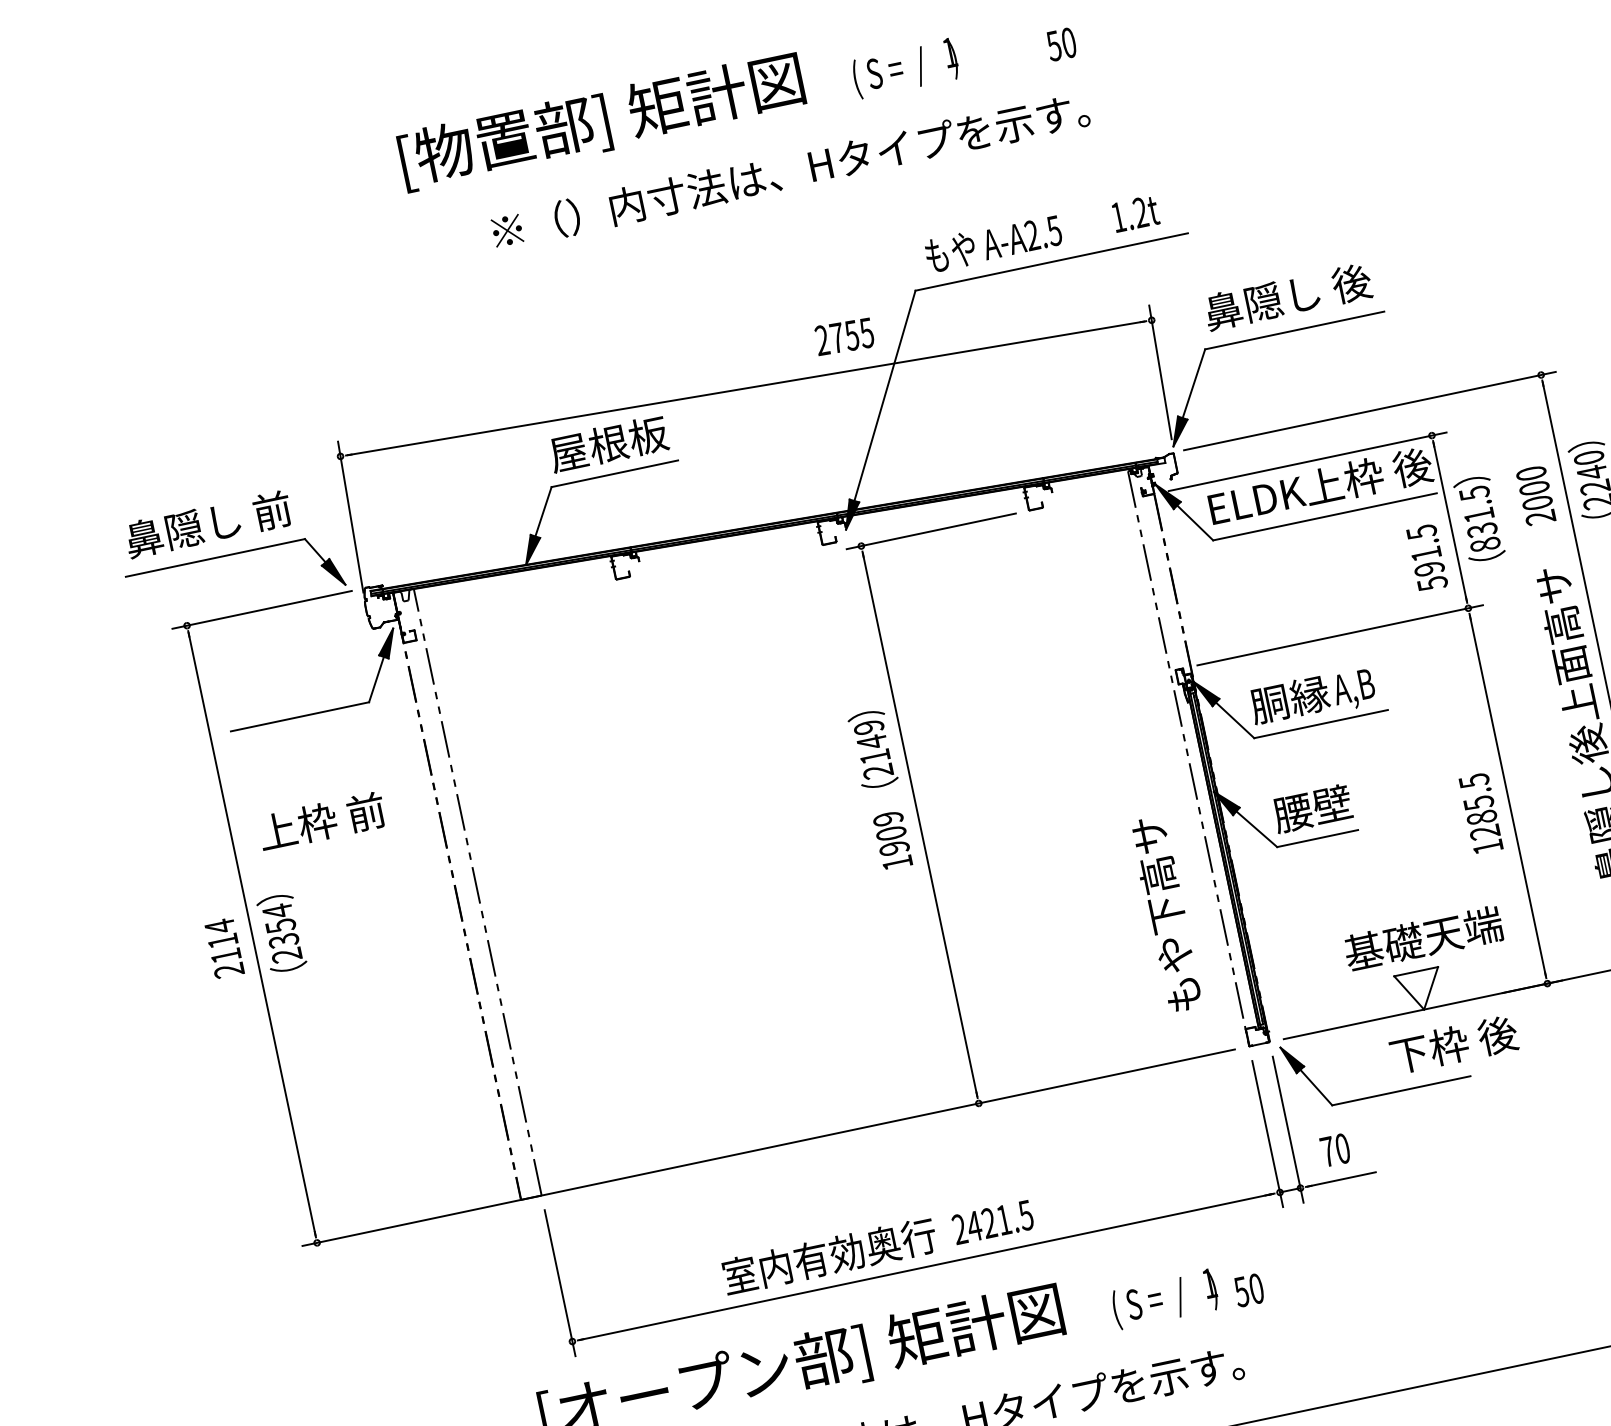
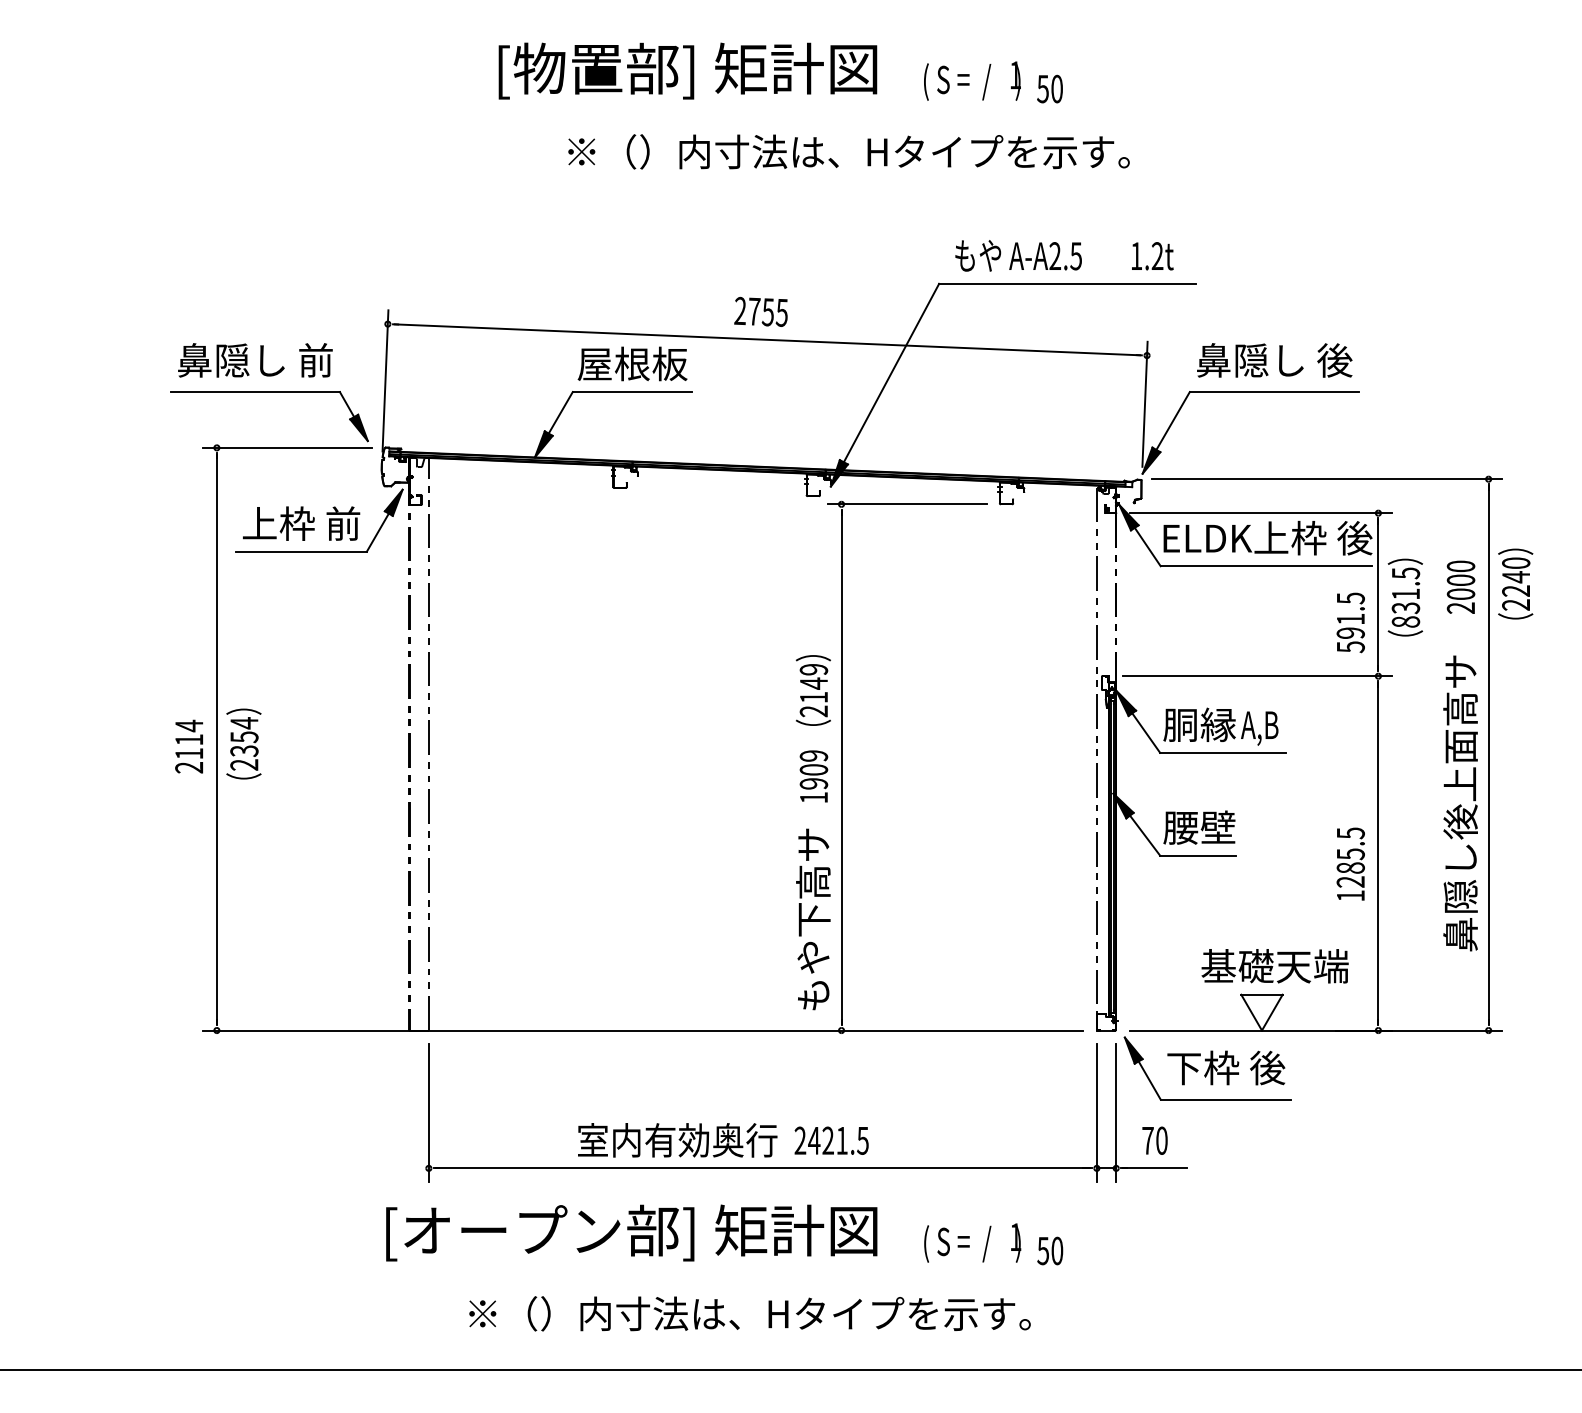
text: (1060, 43) -> (1049, 88), moved
text: (843, 336) -> (760, 311), moved
text: (321, 821) -> (301, 523), moved
text: (1166, 914) -> (813, 919), moved
text: (1454, 1044) -> (1226, 1067), moved

